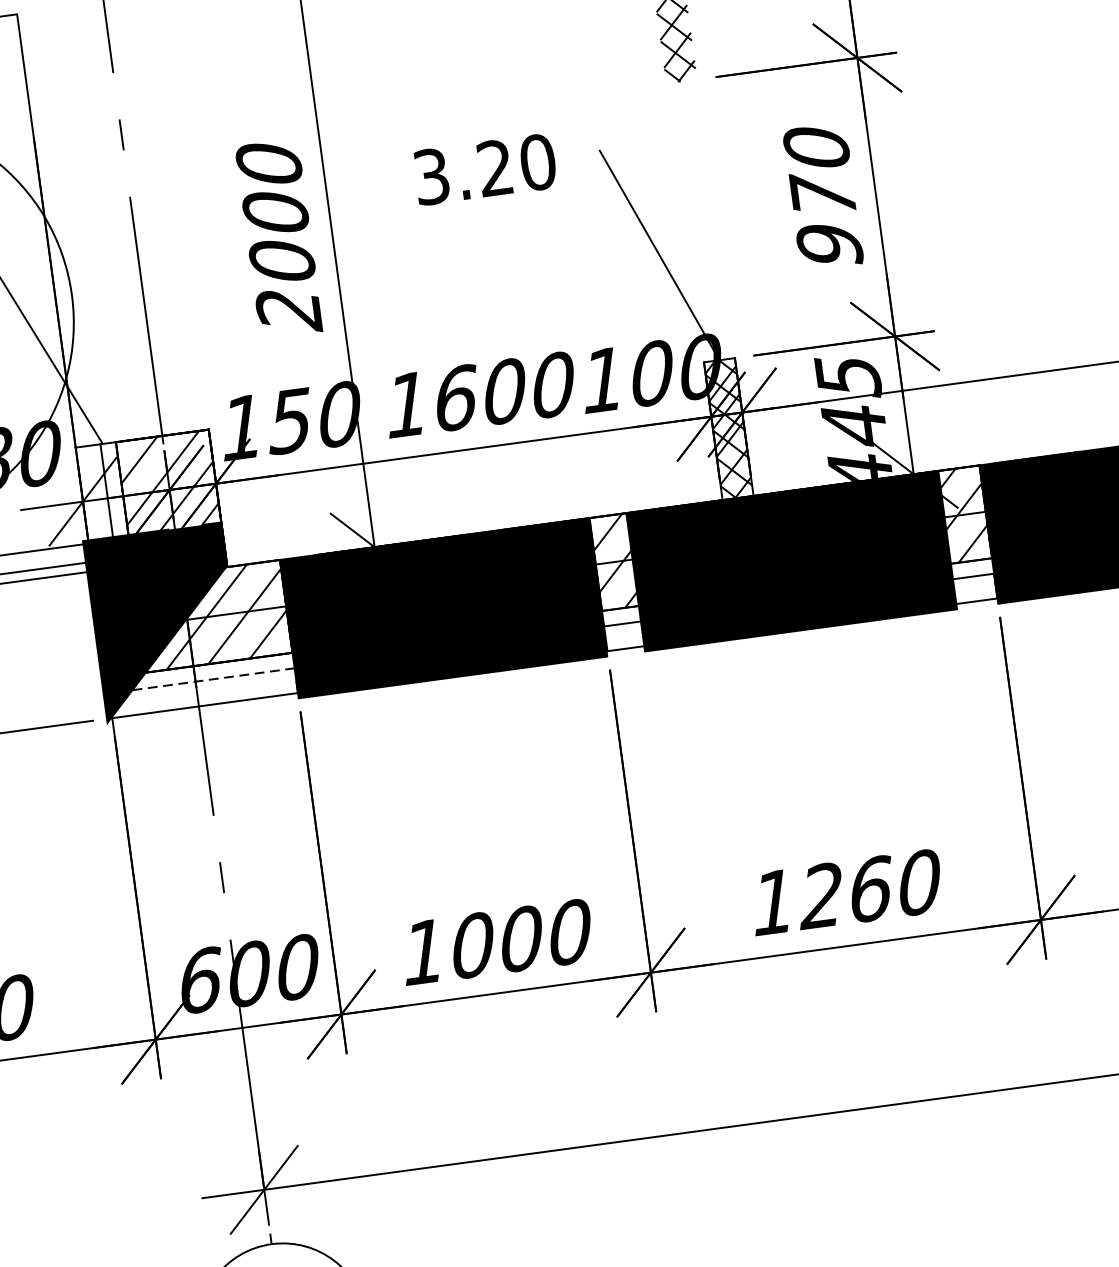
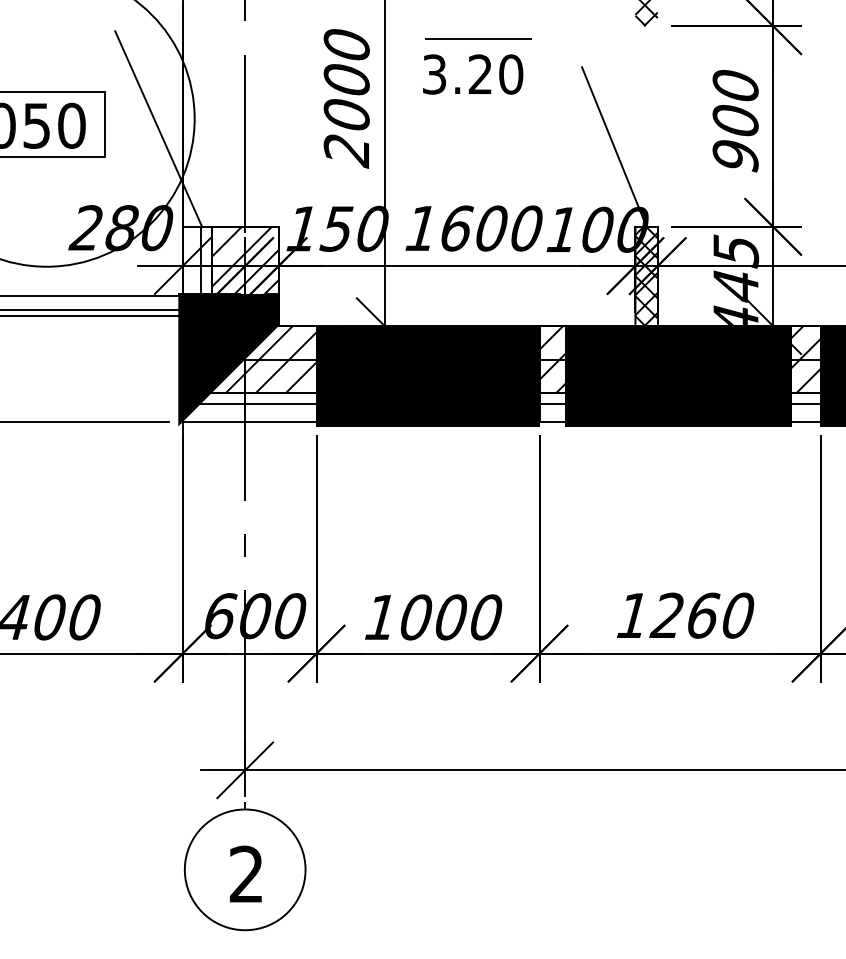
line: (449, 131) -> (477, 39), added
text: (485, 169) -> (473, 74), moved
text: (822, 193) -> (735, 118), 970 -> 900
line: (214, 679) -> (258, 404), dashed -> solid

